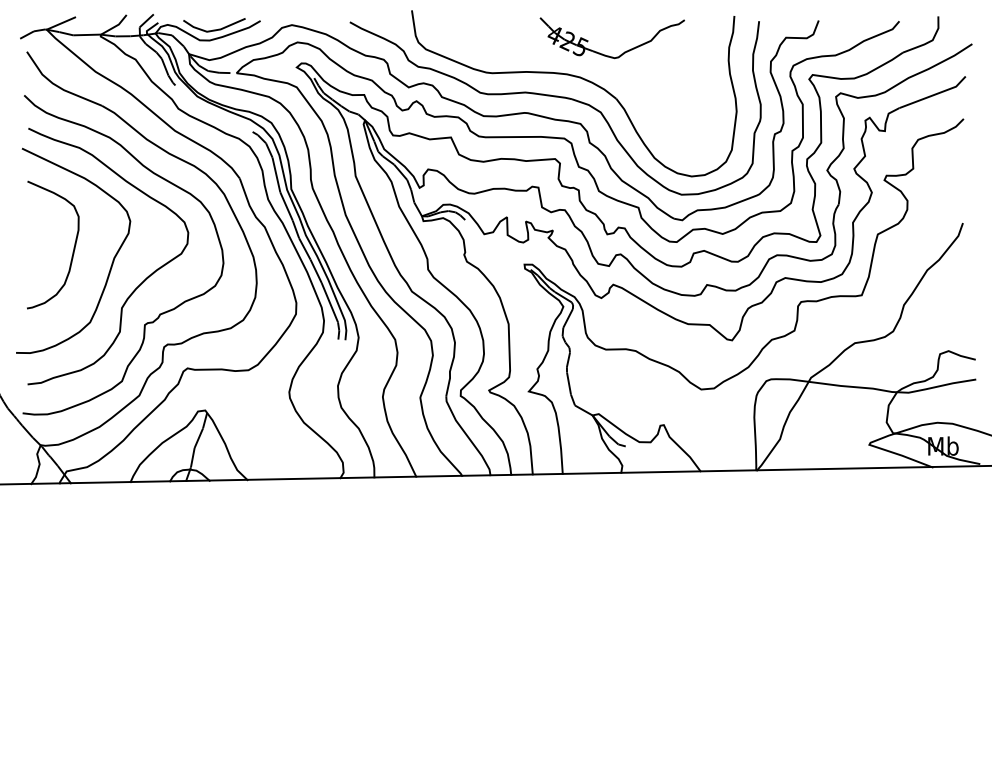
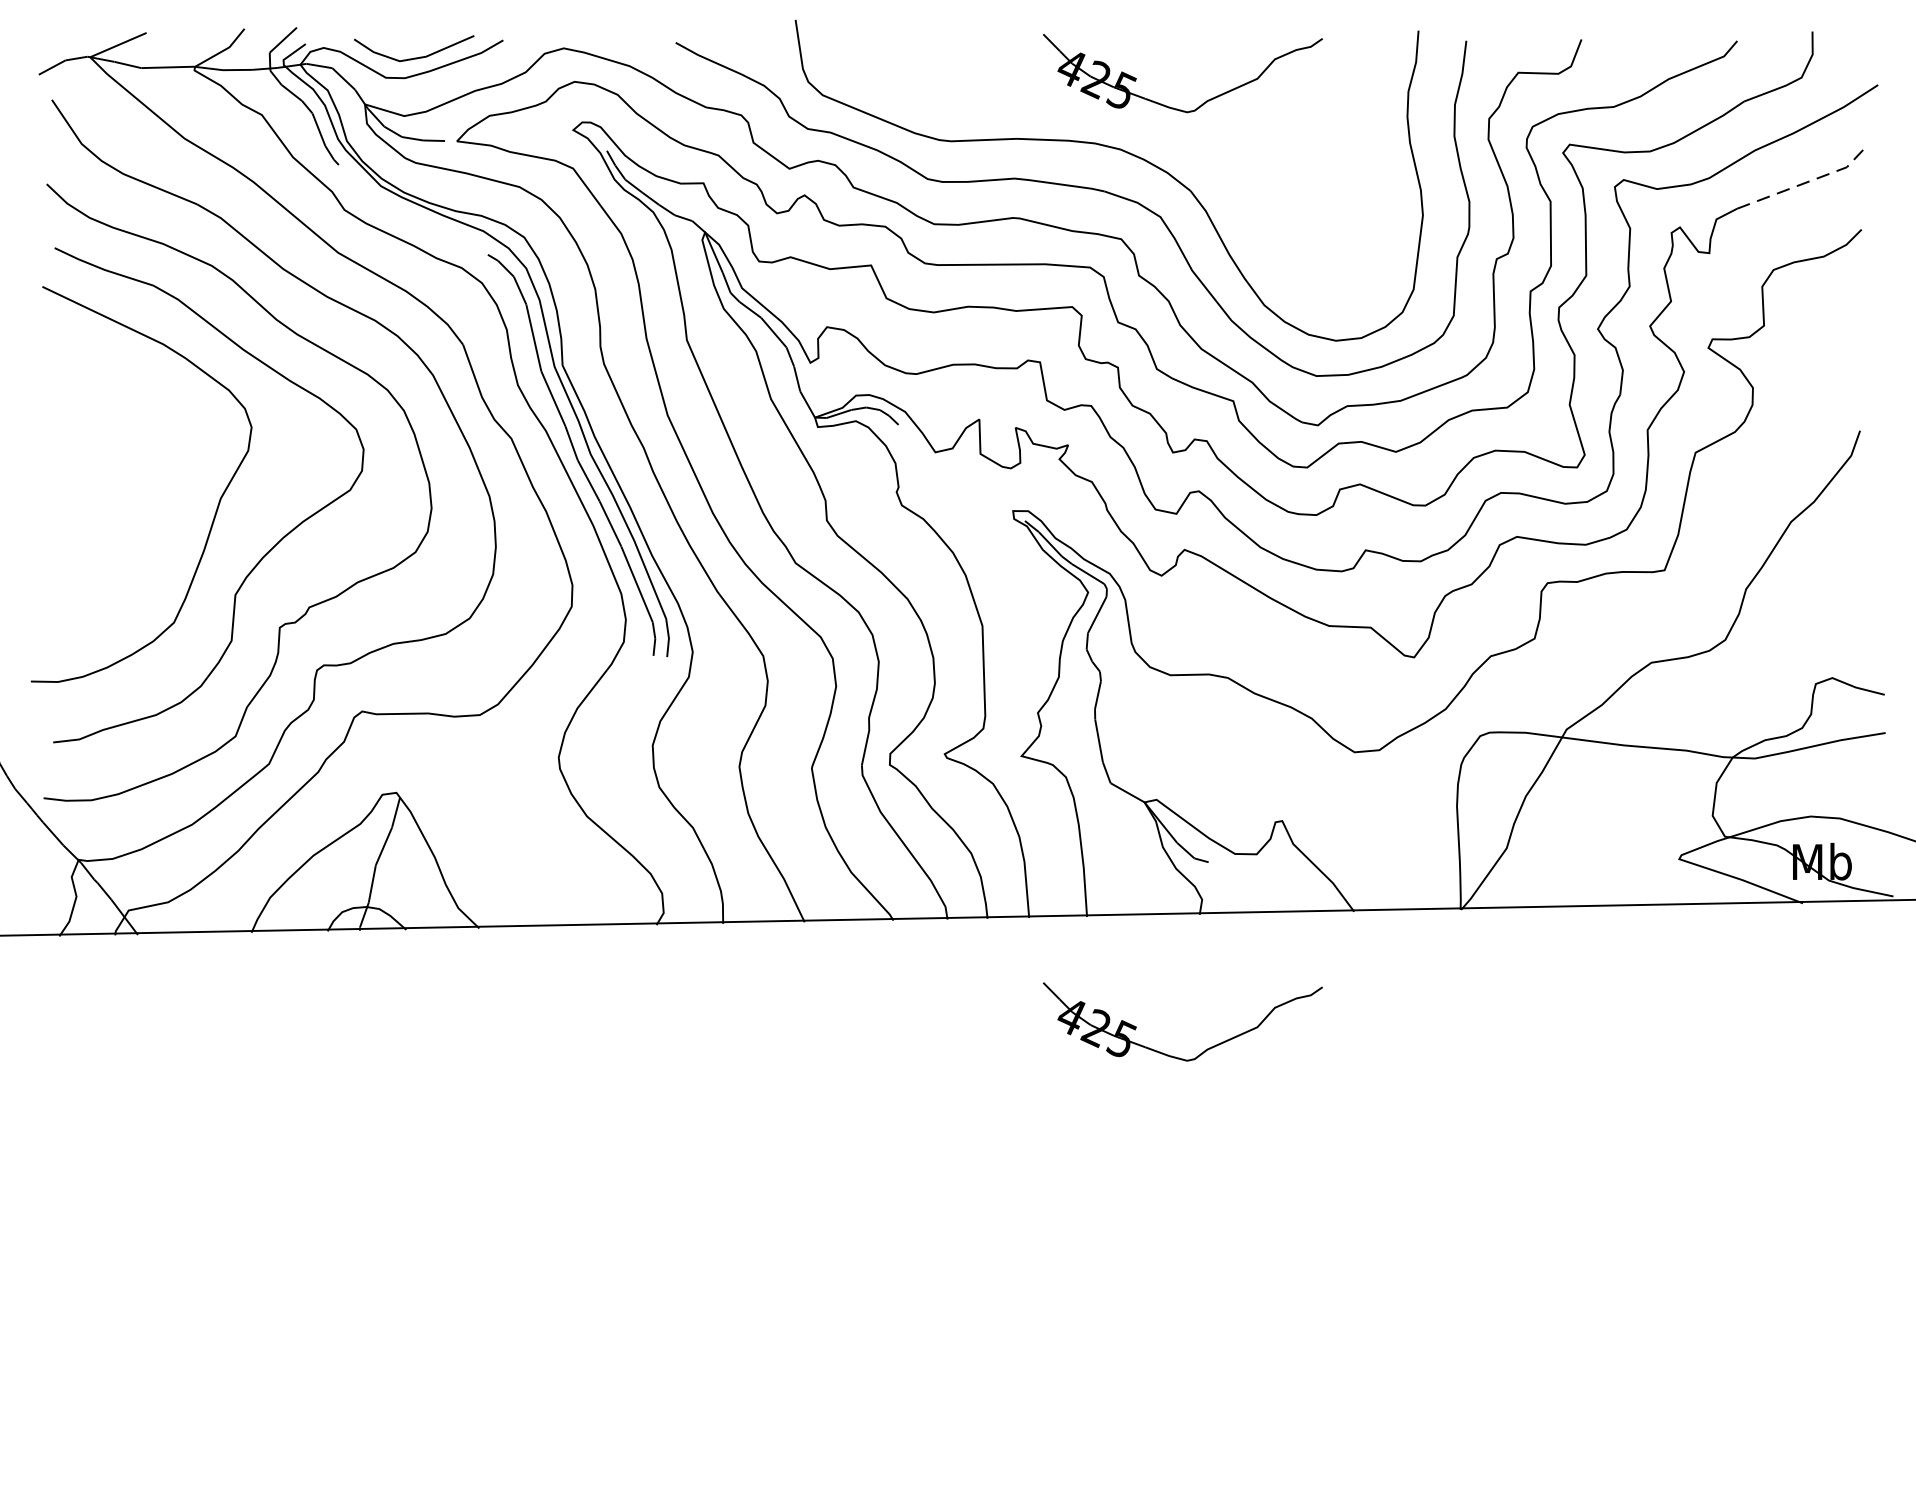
line: (934, 94) -> (1805, 182), solid -> dashed
curve: (73, 247) -> (141, 477), removed
part: (605, 545) -> (1169, 1053), added

